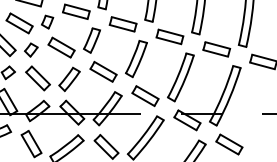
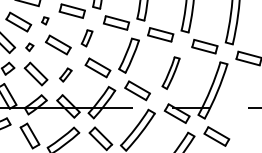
part: (47, 21) -> (45, 20), size x0.6
part: (91, 40) -> (86, 38), size x0.7
part: (31, 49) -> (29, 46), size x0.6
part: (180, 77) -> (170, 73), size x0.7
part: (69, 79) -> (65, 75), size x0.6

